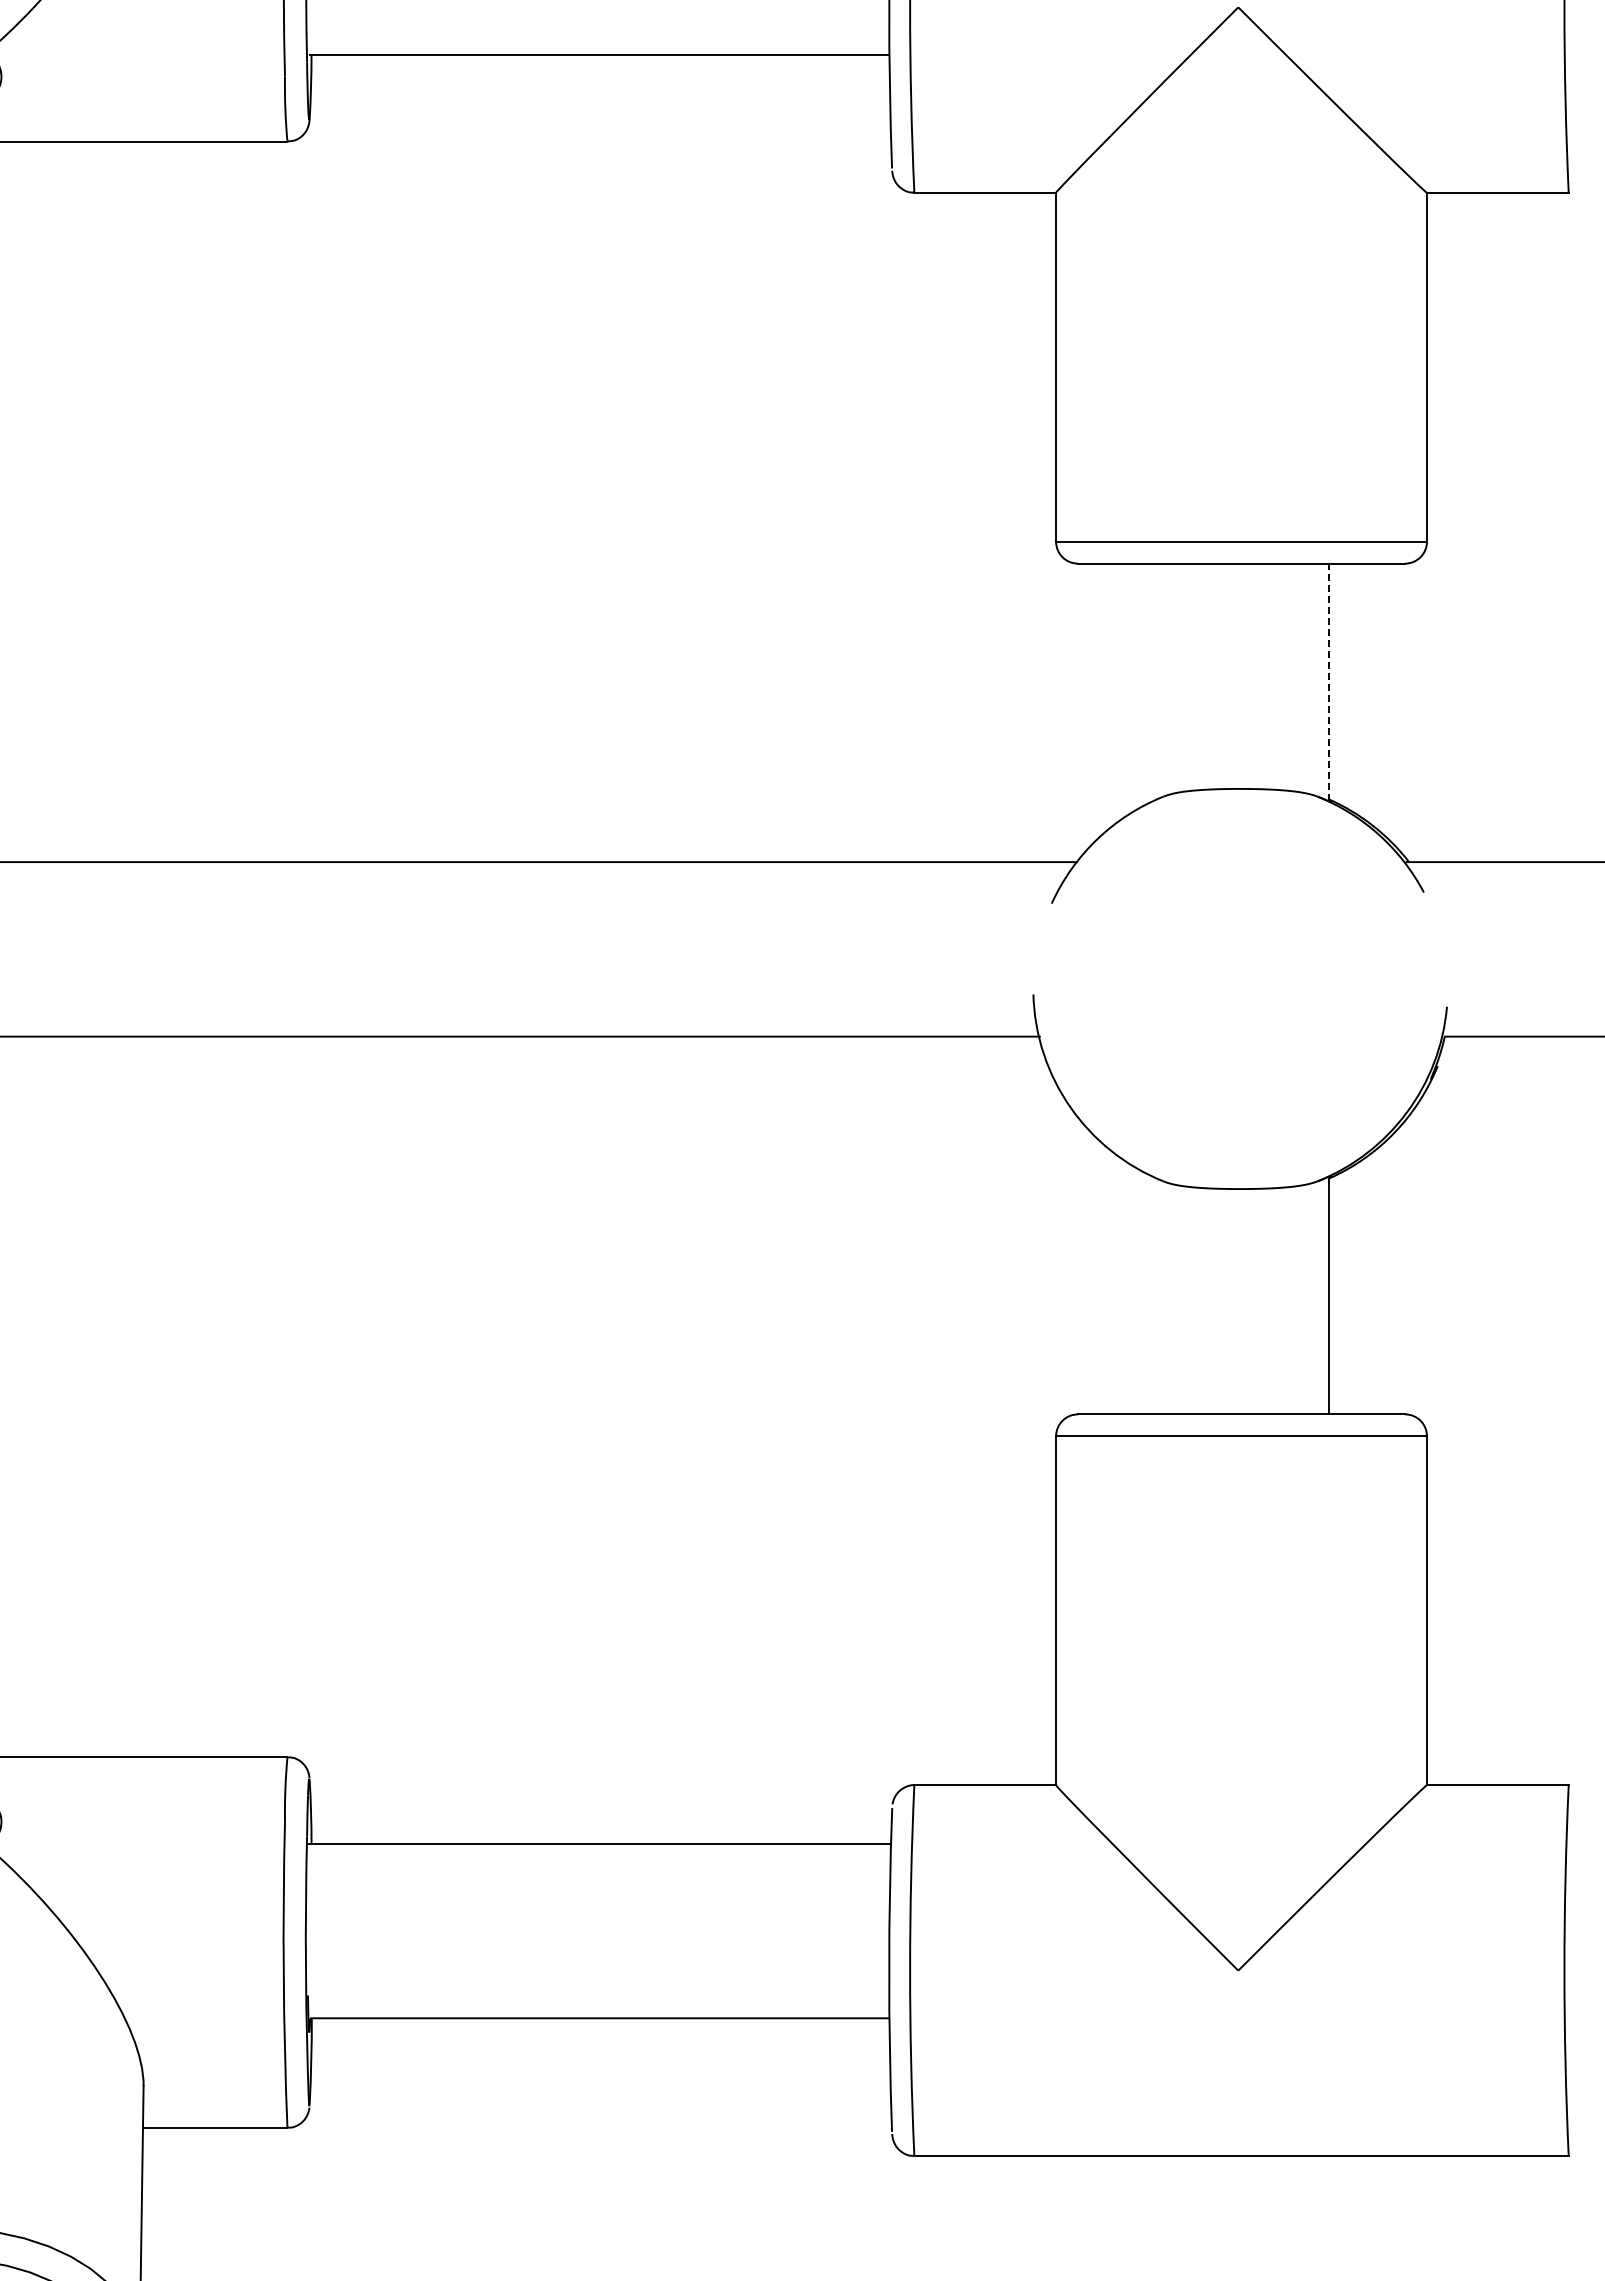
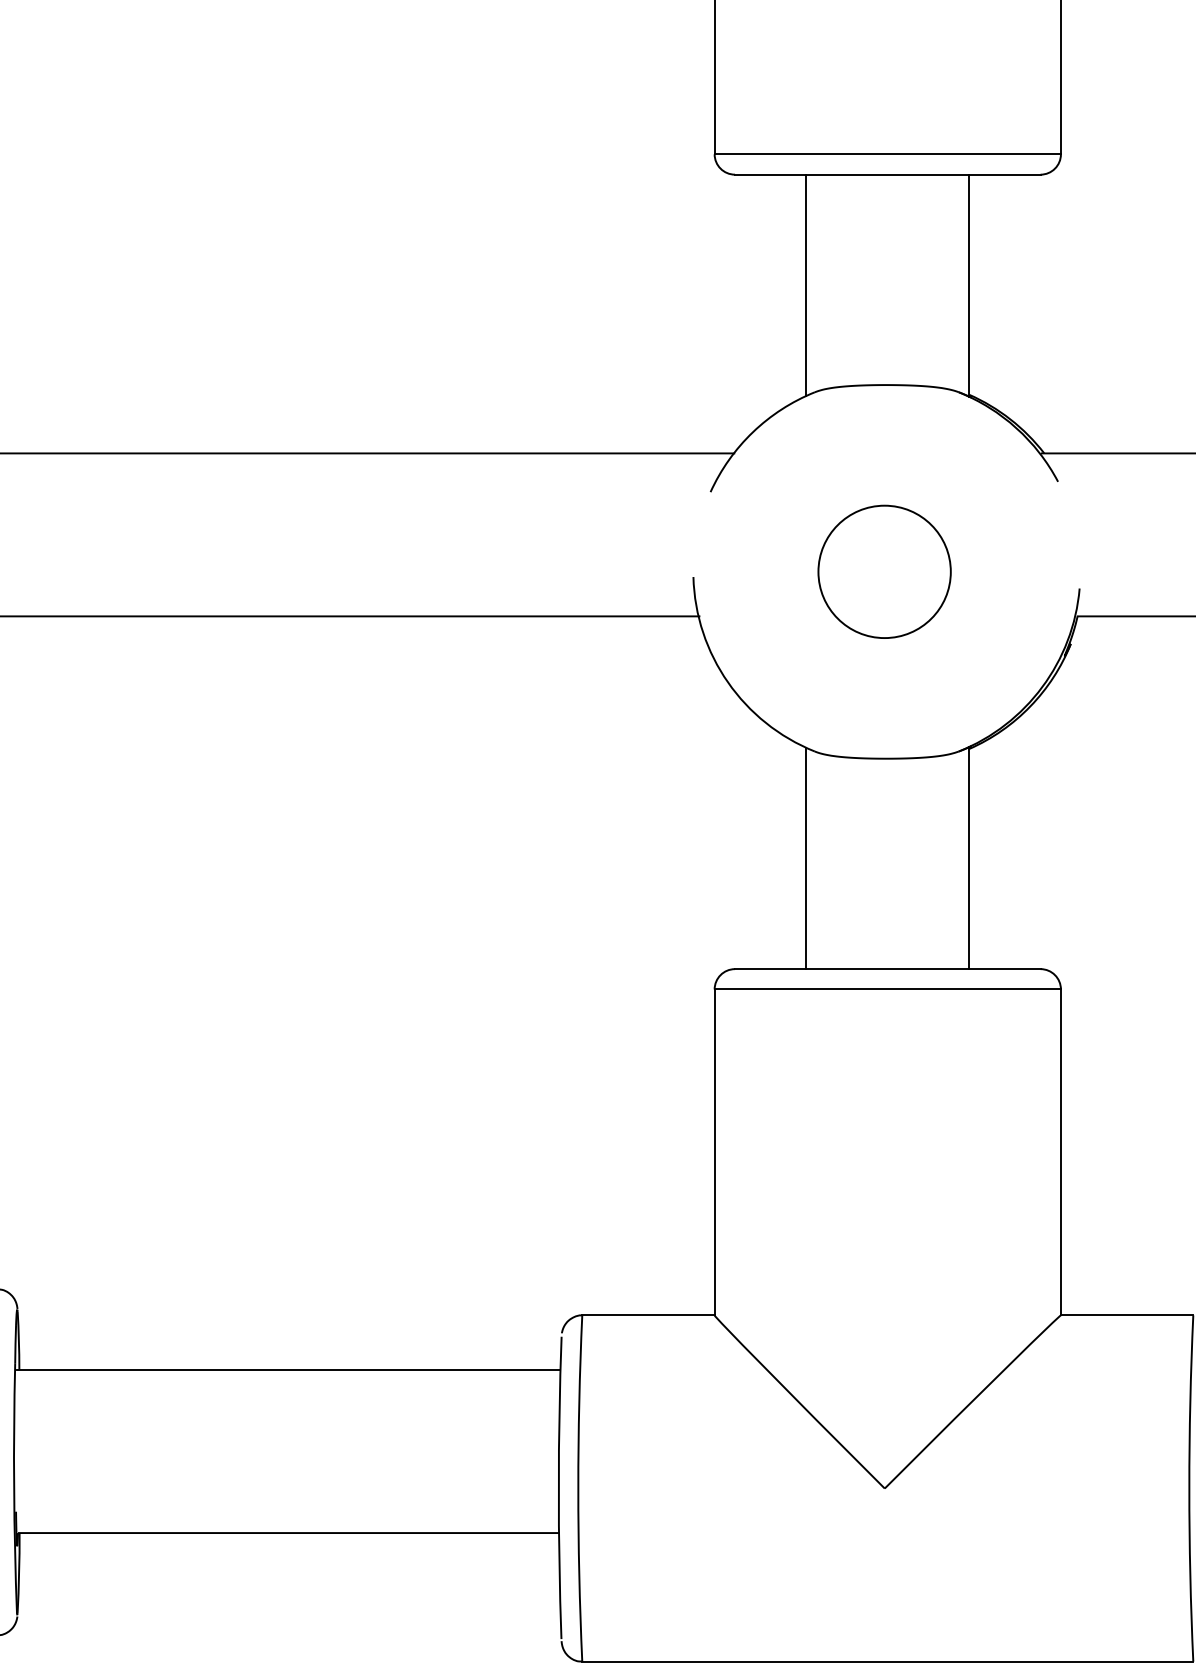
line: (1154, 681) -> (806, 284), added
line: (1328, 682) -> (968, 285), dashed -> solid
circle: (1237, 988) -> (884, 571), added
line: (1154, 1295) -> (806, 858), added

